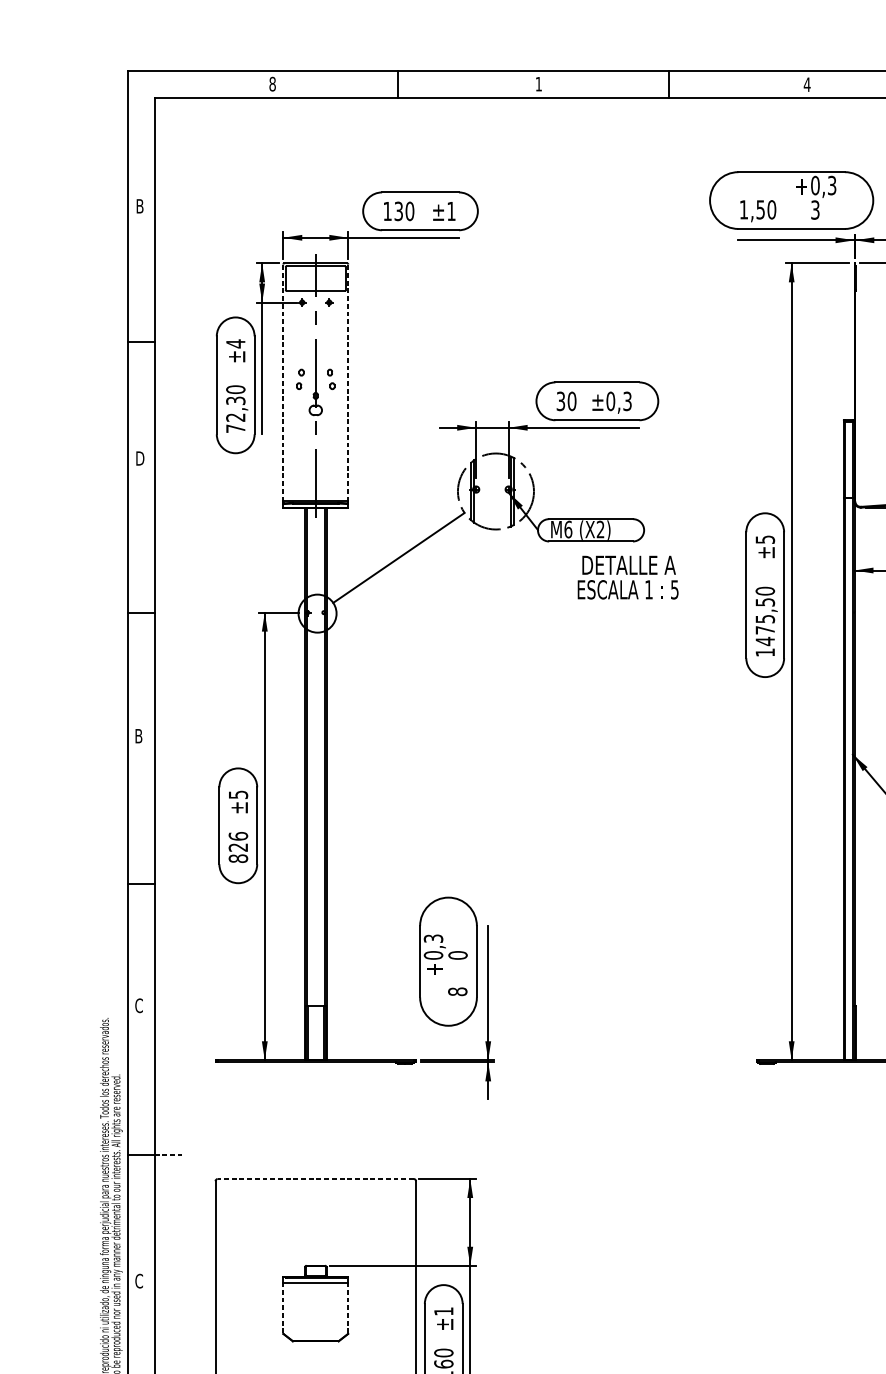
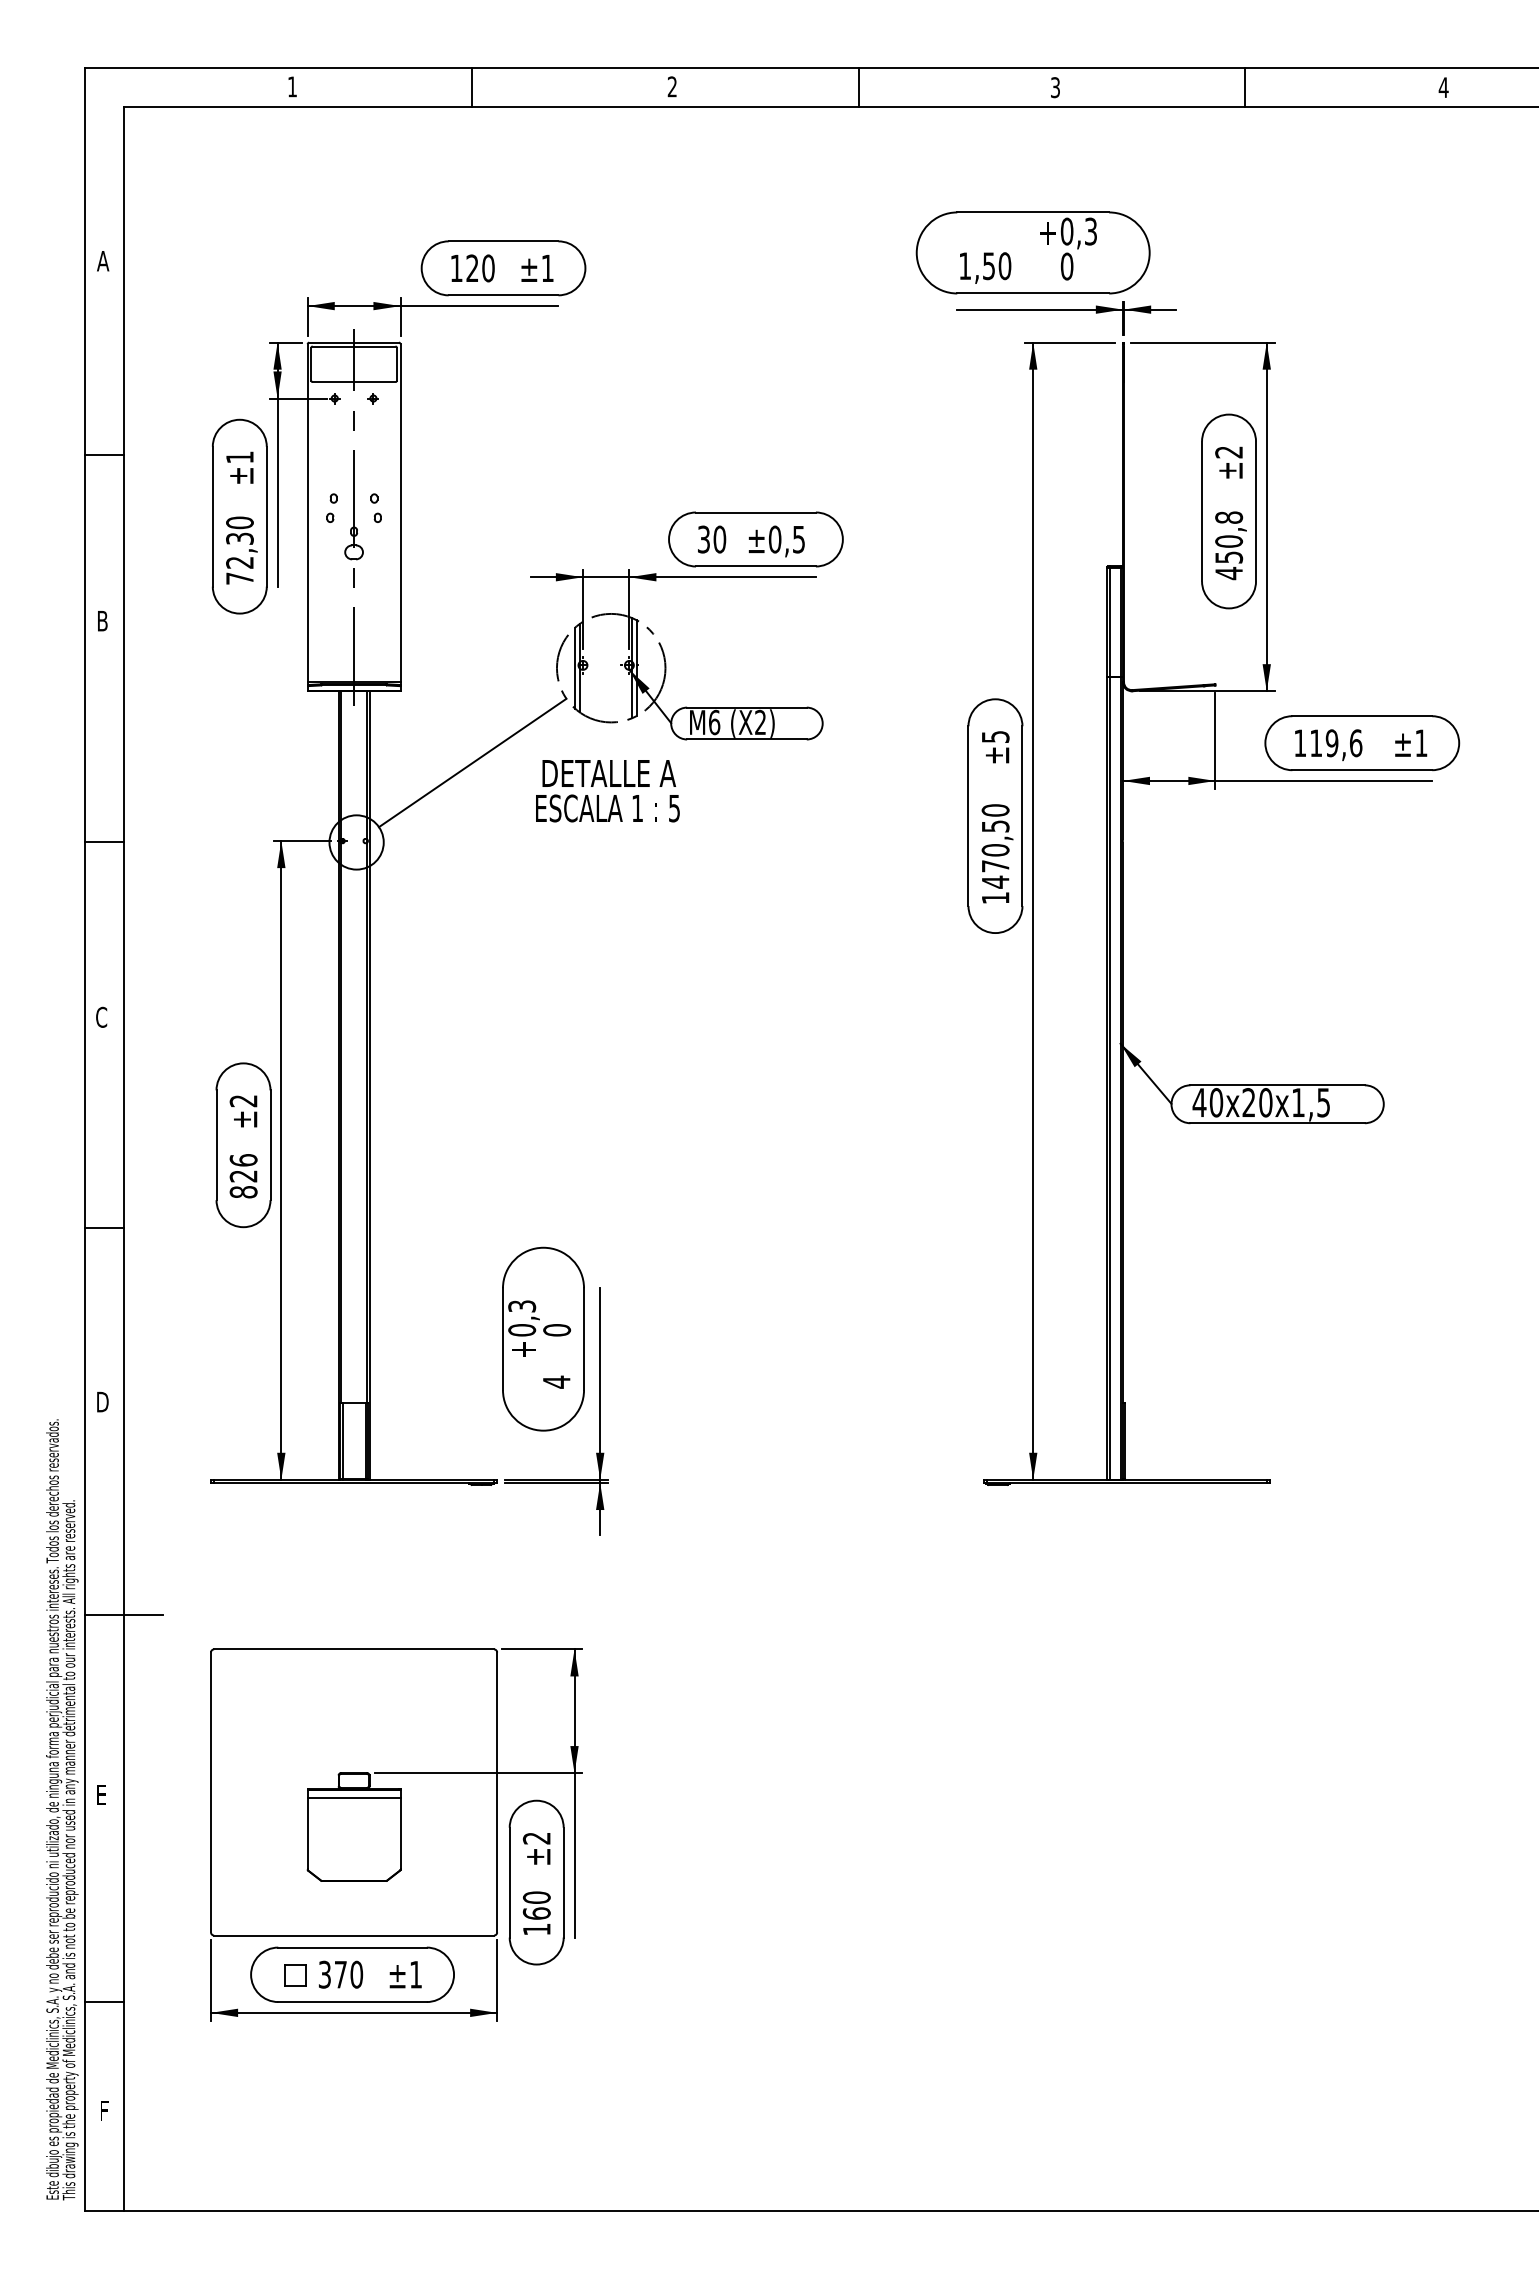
text: (272, 83) -> (292, 86), 8 -> 1
text: (538, 83) -> (671, 86), 1 -> 2
text: (807, 84) -> (1055, 87), 4 -> 3
text: (140, 206) -> (103, 261), B -> A
text: (814, 210) -> (1066, 266), 3 -> 0
text: (398, 211) -> (472, 268), 130 -> 120
text: (235, 343) -> (239, 457), ±4 -> ±1
line: (283, 382) -> (307, 512), dashed -> solid
line: (348, 382) -> (400, 512), dashed -> solid
text: (627, 400) -> (798, 538), ±0,3 -> ±0,5
text: (140, 458) -> (104, 621), D -> B
text: (627, 577) -> (607, 791), moved
text: (765, 619) -> (995, 850), 1475,50 -> 1470,50
text: (138, 735) -> (101, 1016), B -> C
text: (238, 795) -> (243, 1101), ±5 -> ±2
text: (457, 991) -> (556, 1381), 8 -> 4
text: (139, 1005) -> (102, 1401), C -> D
line: (168, 1155) -> (143, 1615), dashed -> solid
line: (316, 1179) -> (354, 1649), dashed -> solid
text: (138, 1280) -> (101, 1794), C -> E
line: (283, 1308) -> (307, 1833), dashed -> solid
line: (348, 1308) -> (400, 1833), dashed -> solid
text: (443, 1311) -> (536, 1838), ±1 -> ±2

